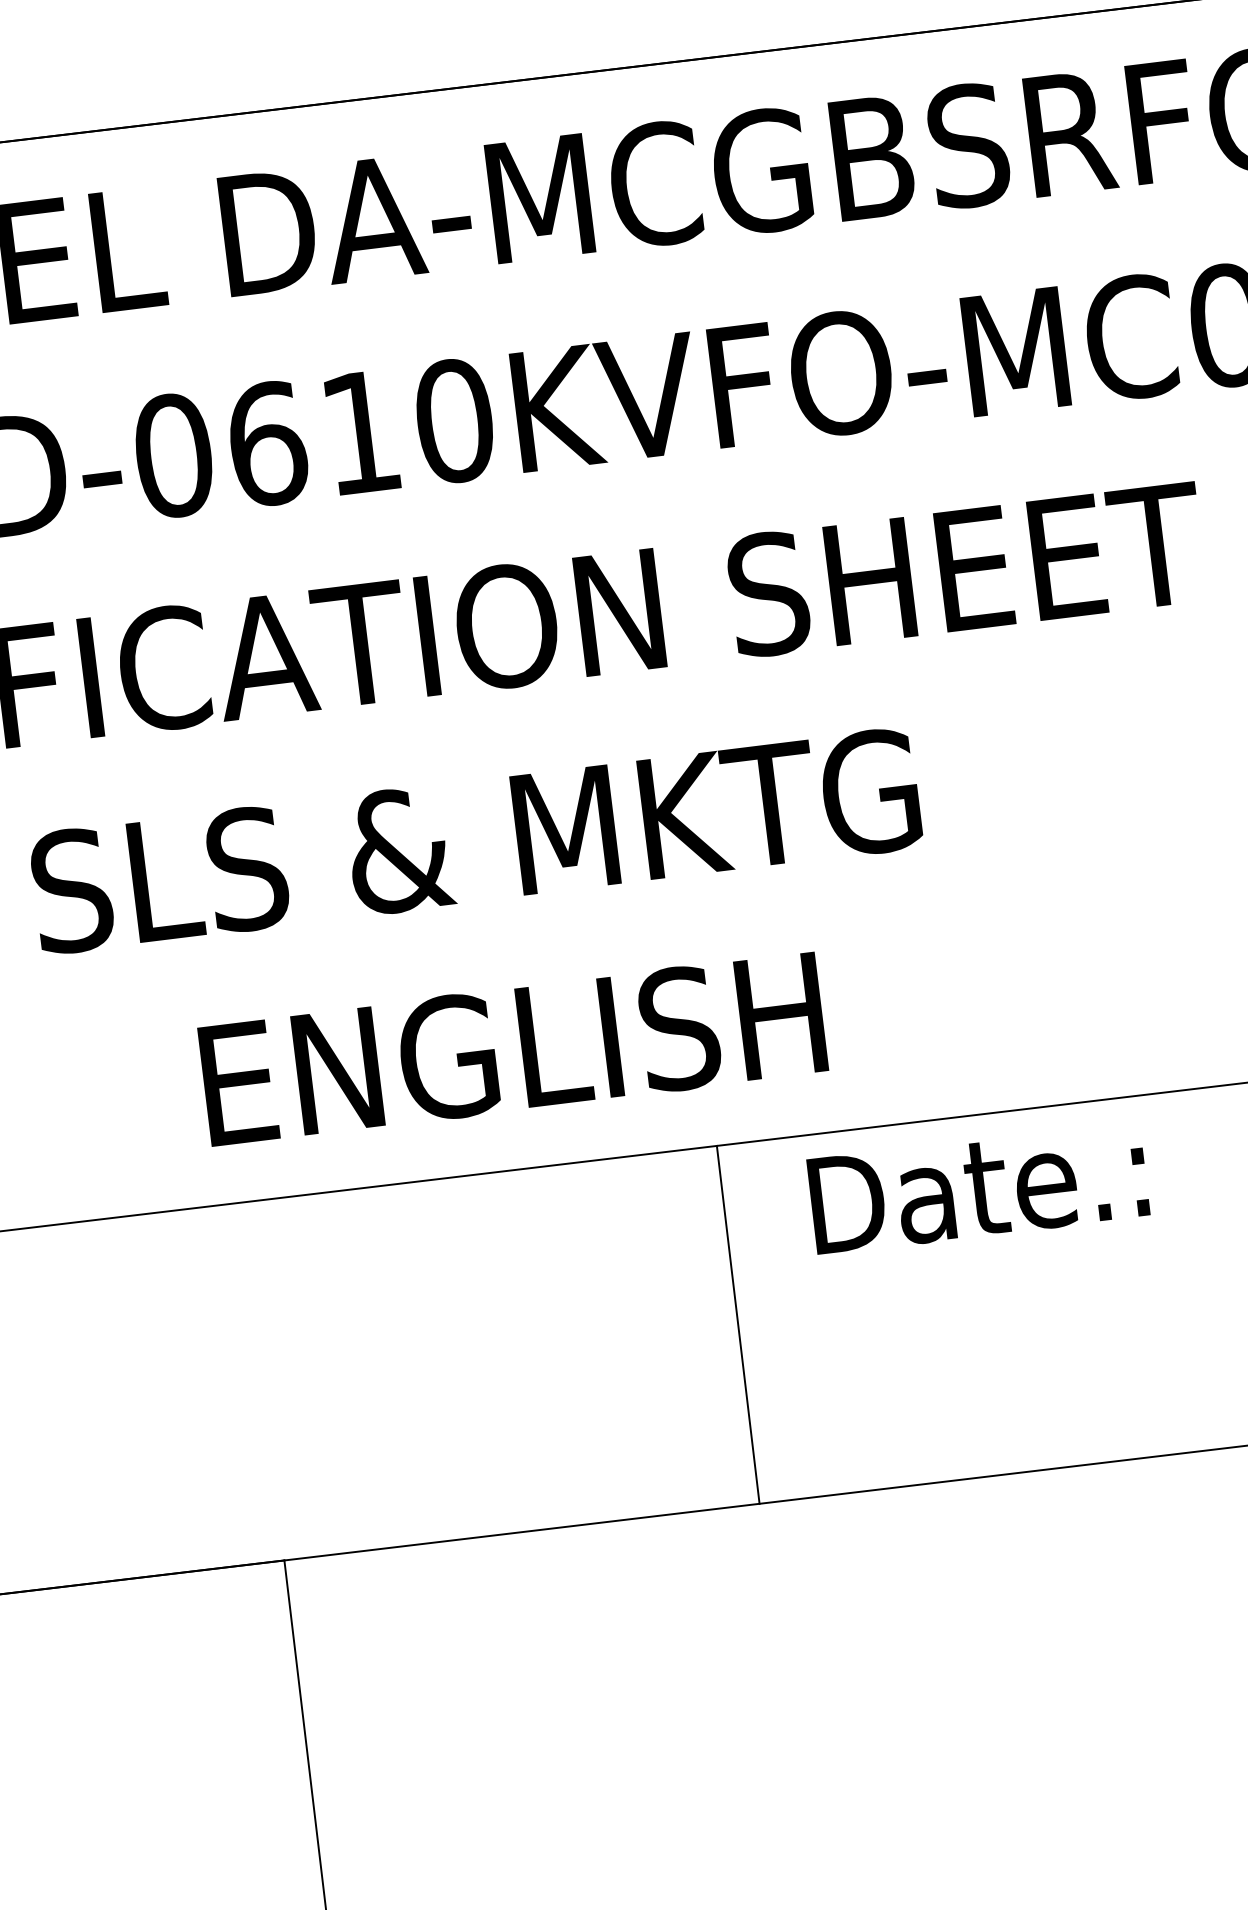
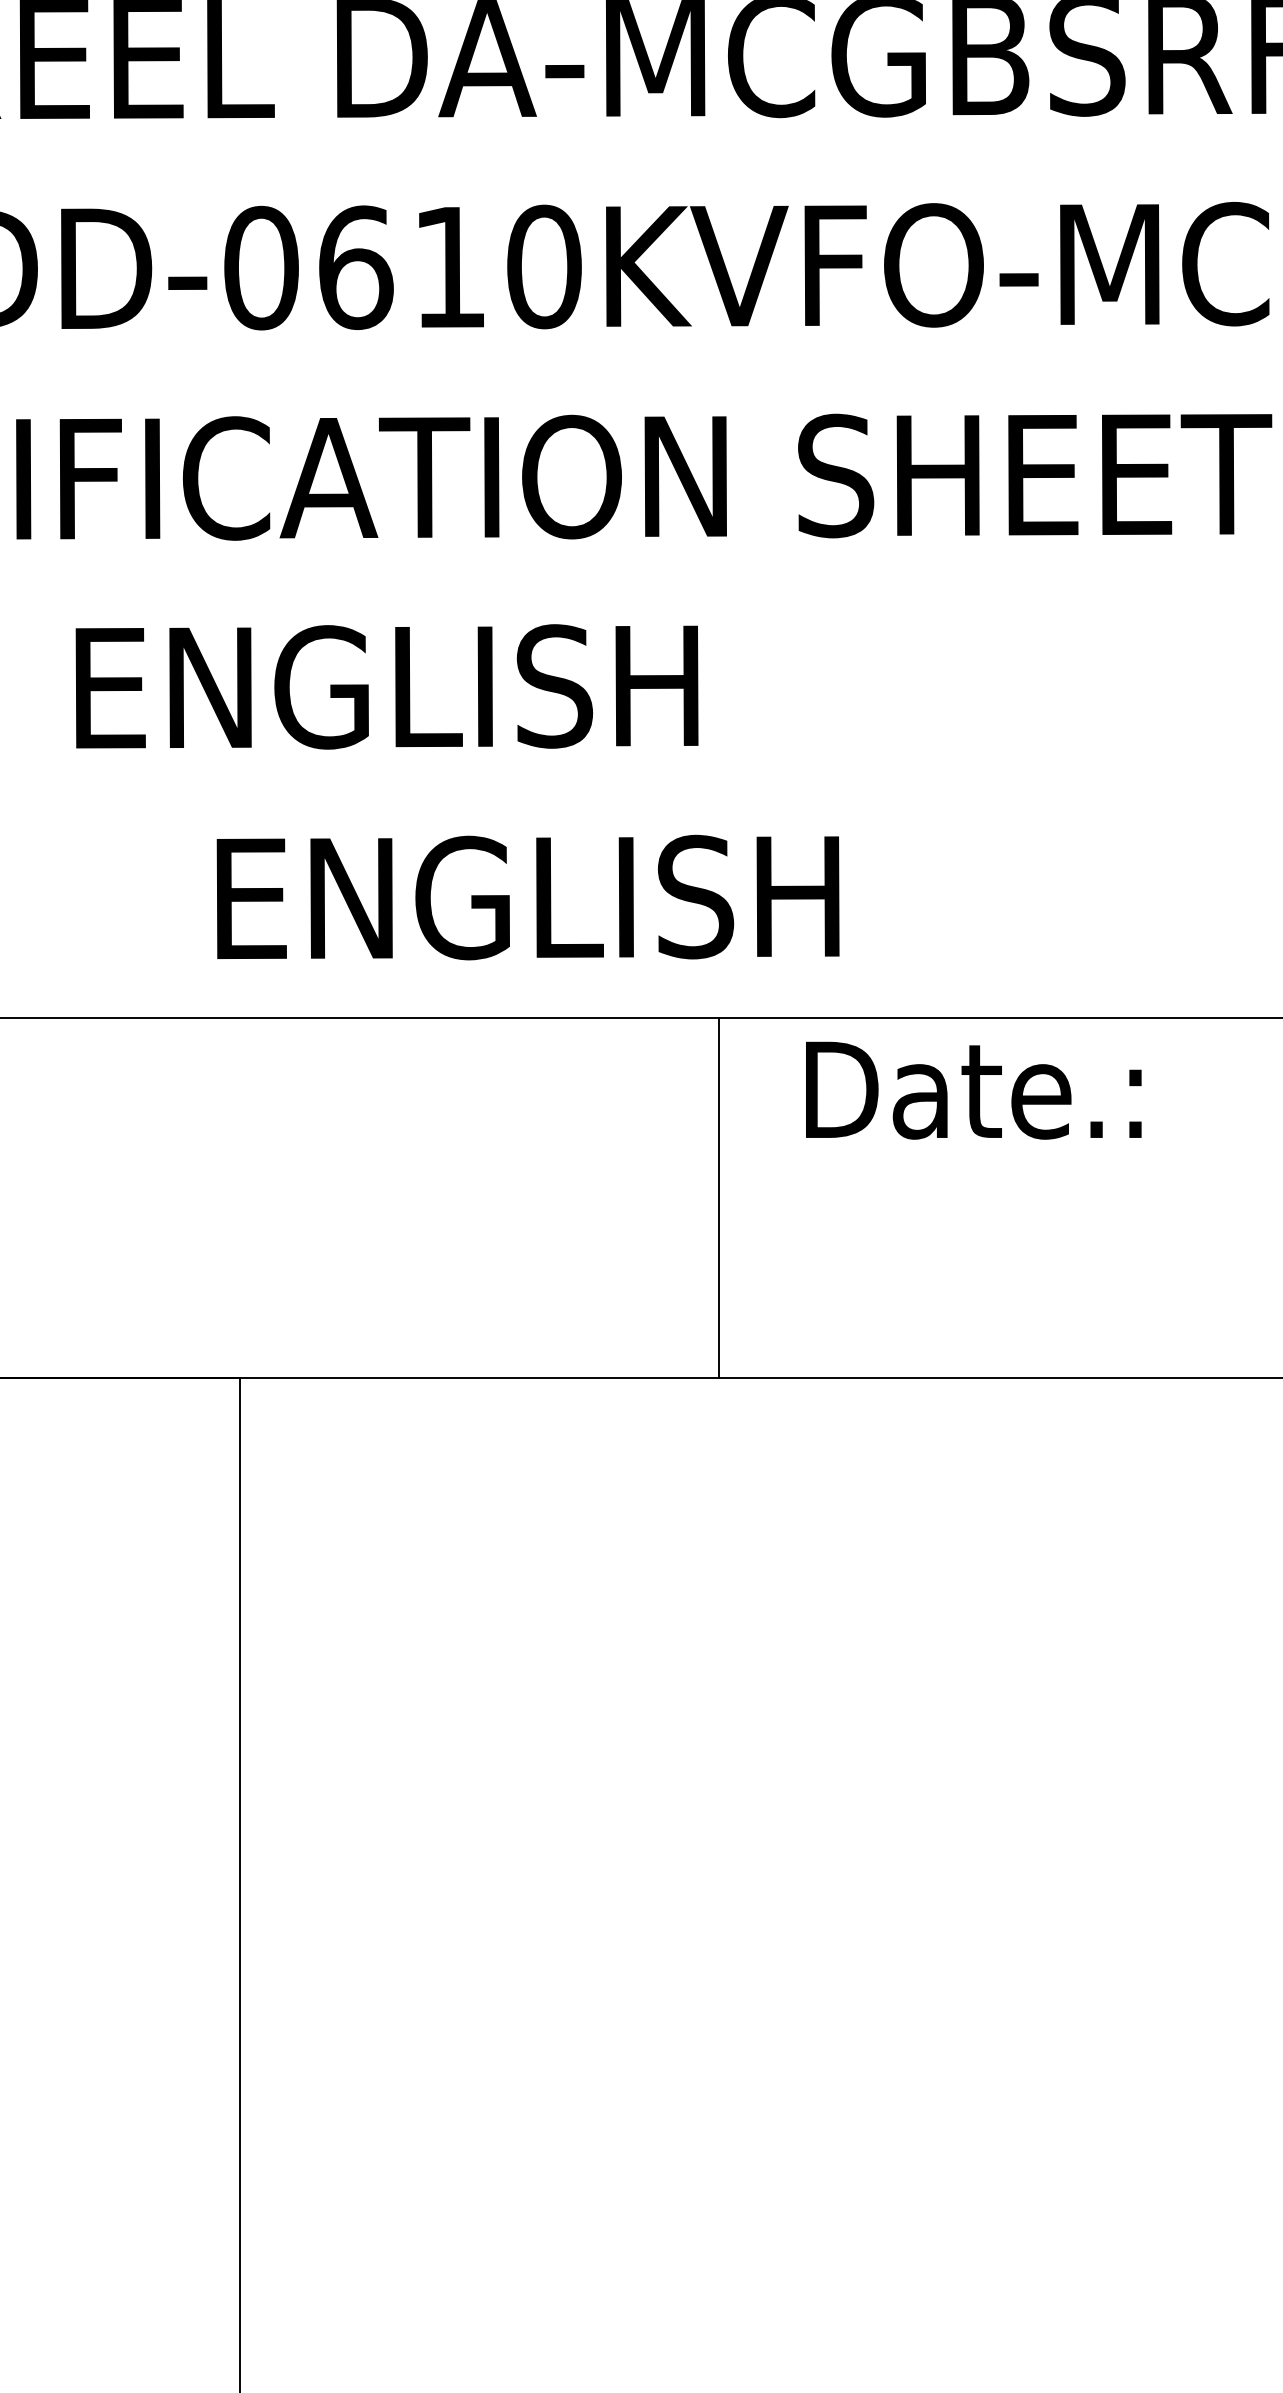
text: (475, 841) -> (515, 686), SLS & MKTG -> ENGLISH

